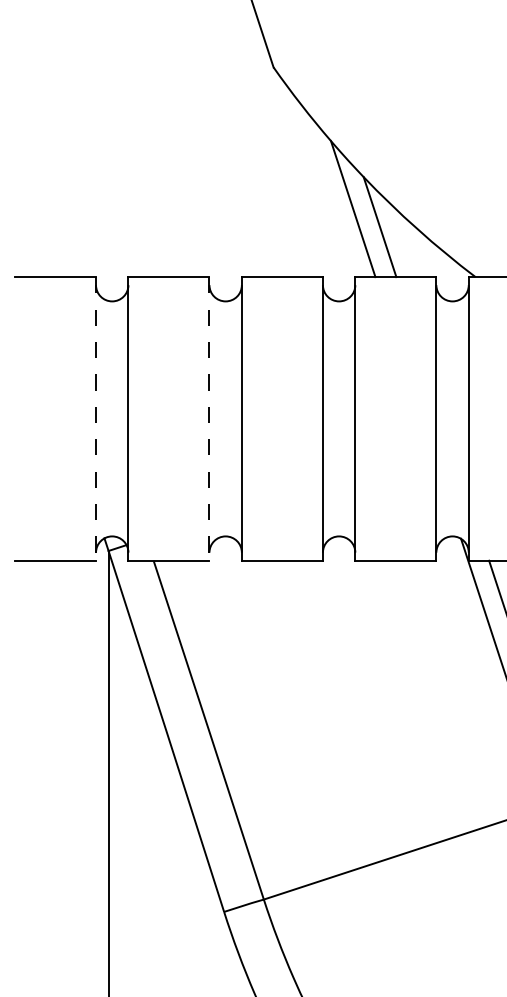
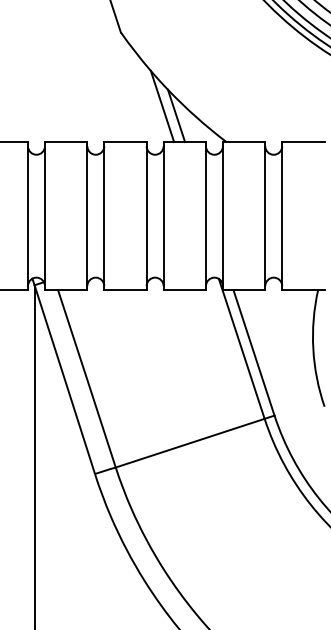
line: (96, 419) -> (28, 216), dashed -> solid
line: (209, 419) -> (87, 216), dashed -> solid

